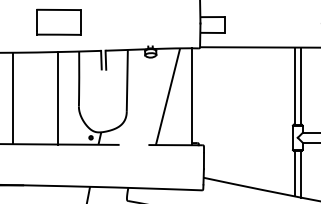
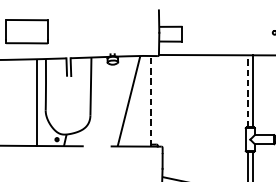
line: (294, 86) -> (247, 91), solid -> dashed
line: (191, 96) -> (150, 101), solid -> dashed
line: (57, 98) -> (36, 102), moved

